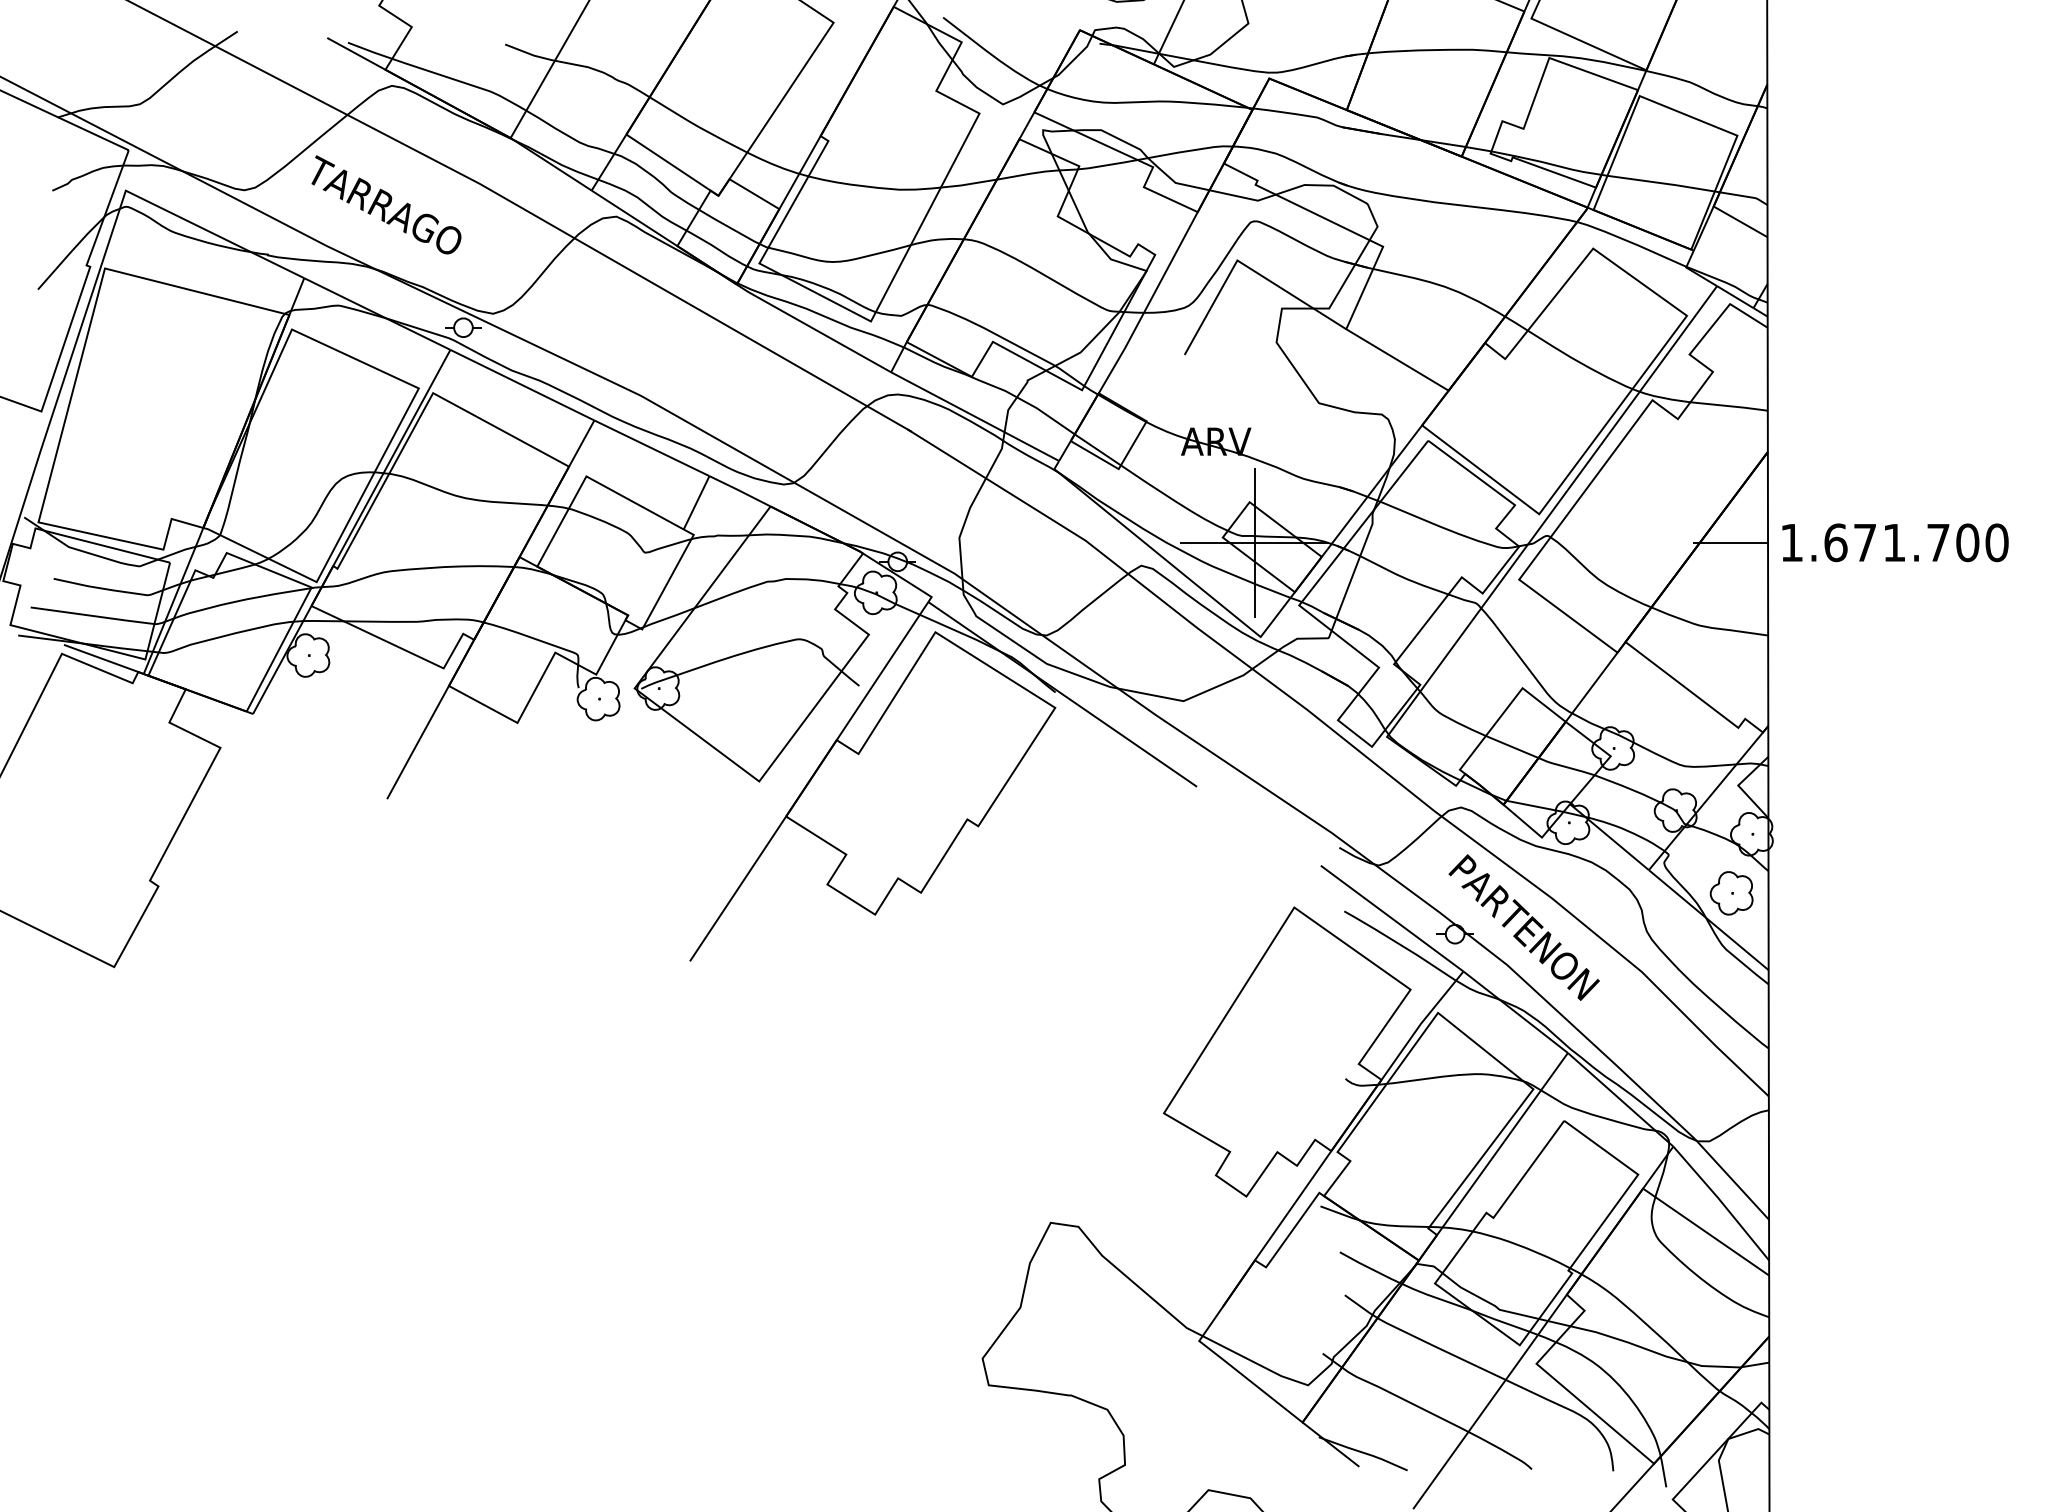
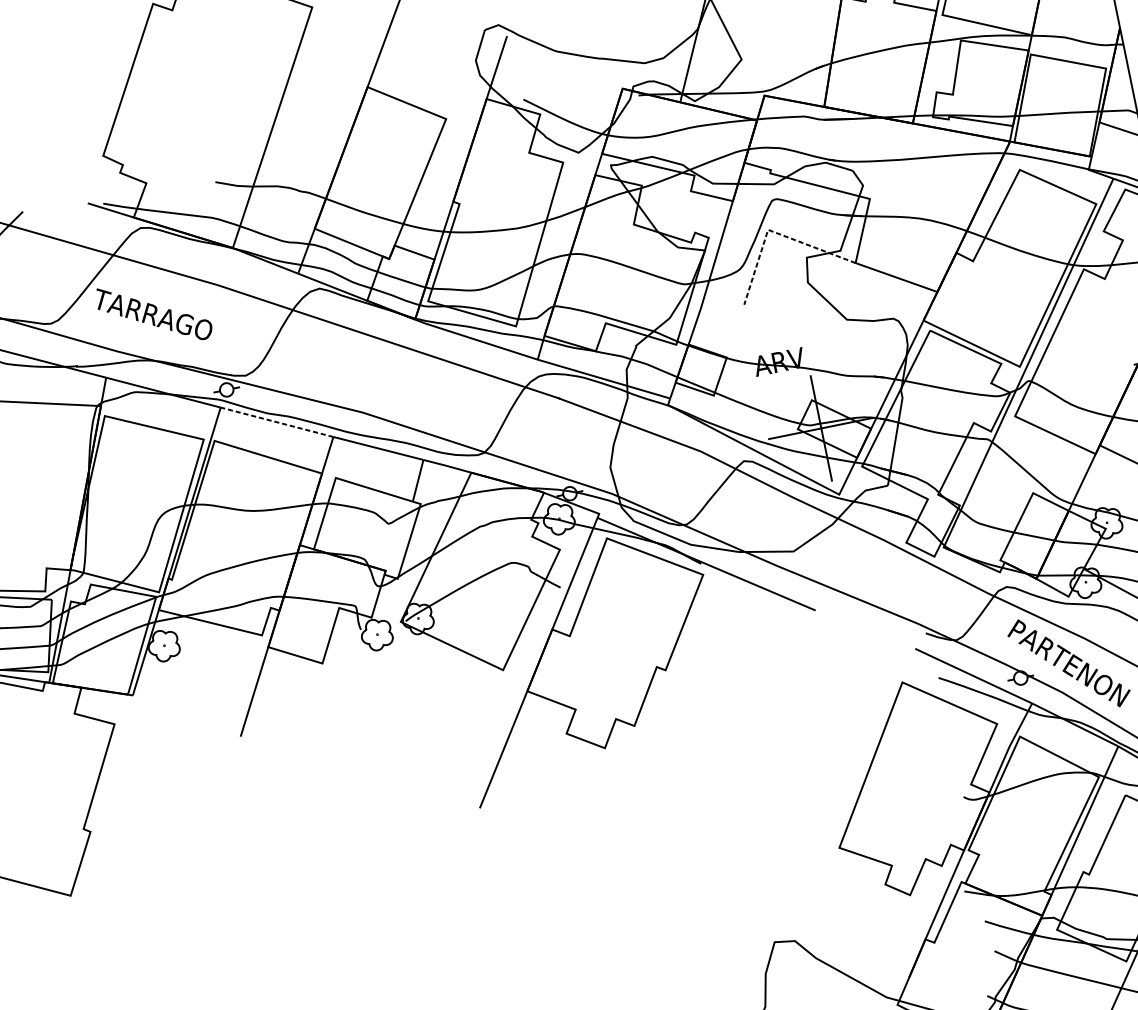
line: (1244, 265) -> (773, 232), solid -> dashed
line: (522, 385) -> (277, 422), solid -> dashed

